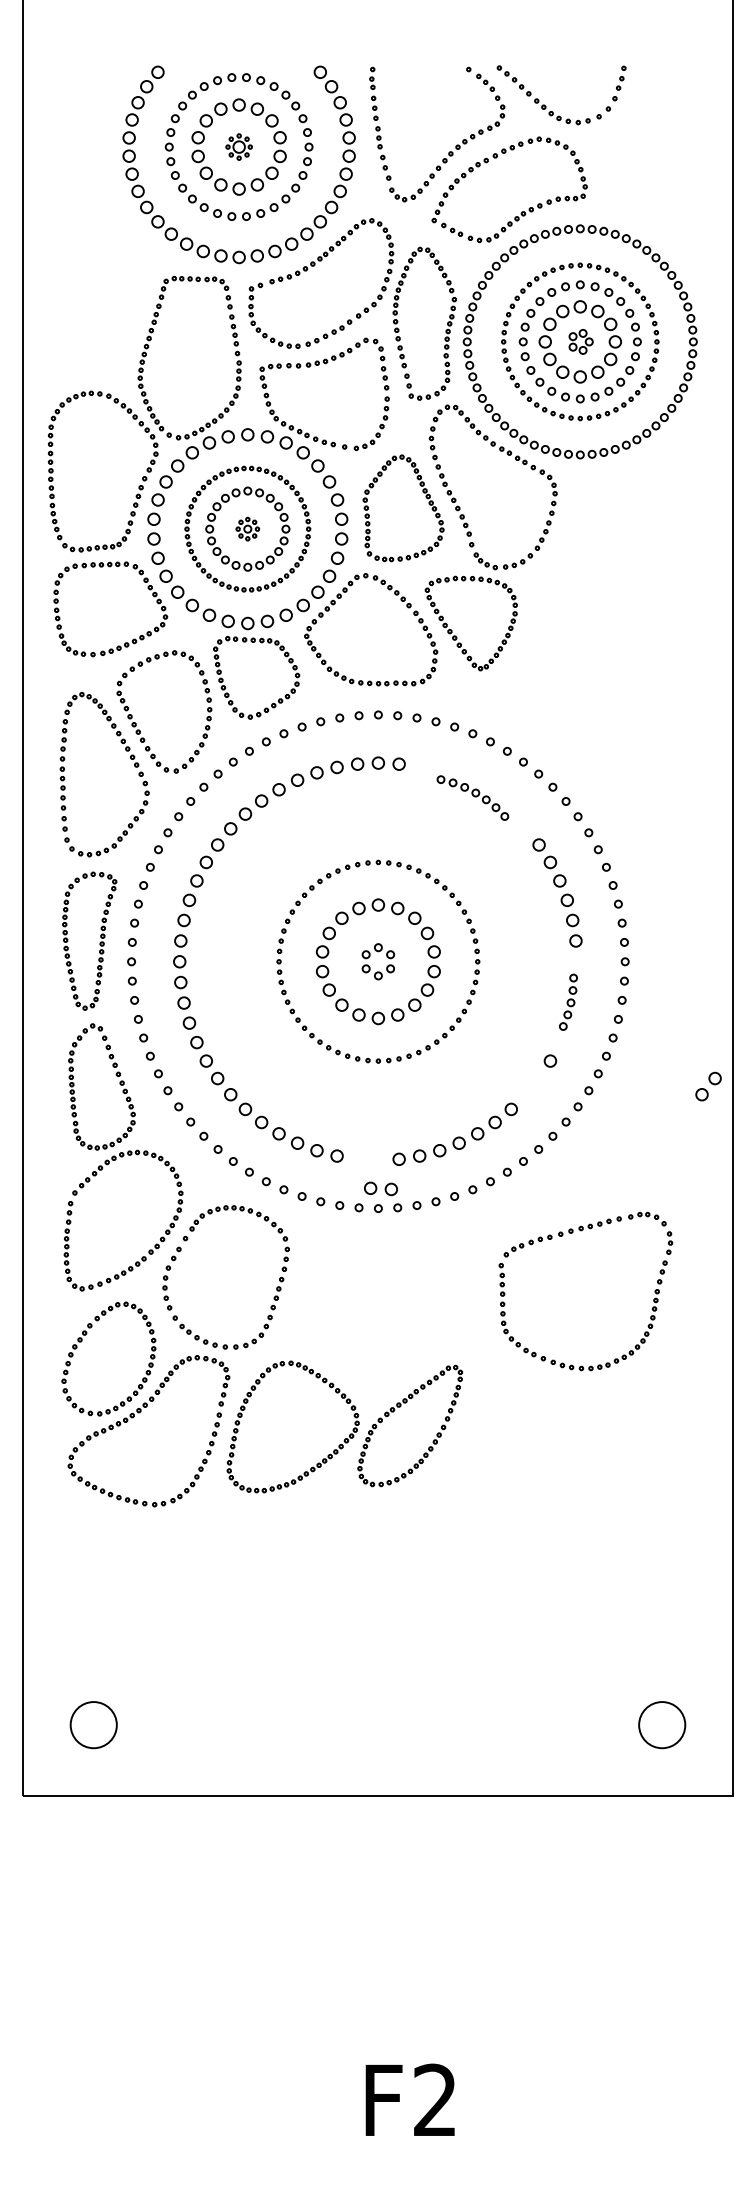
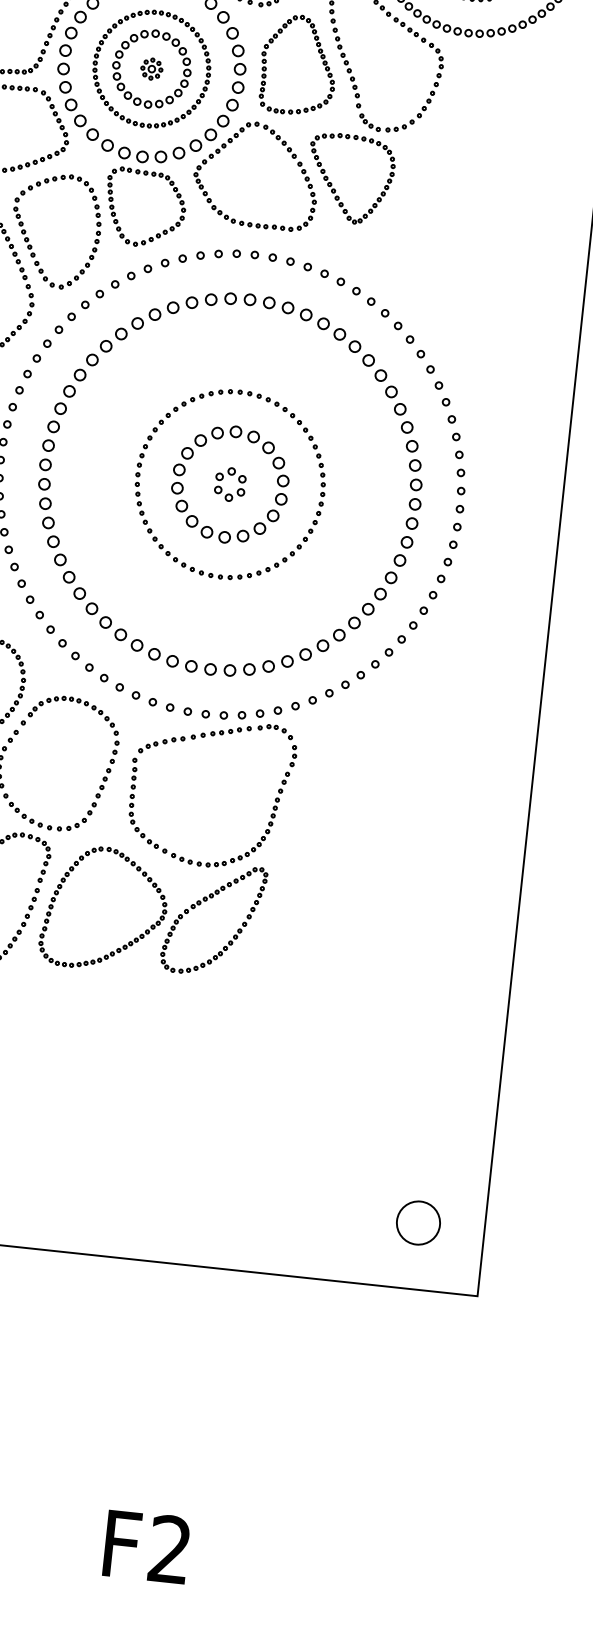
part: (472, 797) -> (334, 341), size x1.67
part: (568, 1002) -> (403, 541), size x1.67
part: (708, 1086) -> (361, 615), moved
part: (380, 1188) -> (200, 667), moved
part: (572, 1233) -> (204, 737), moved

